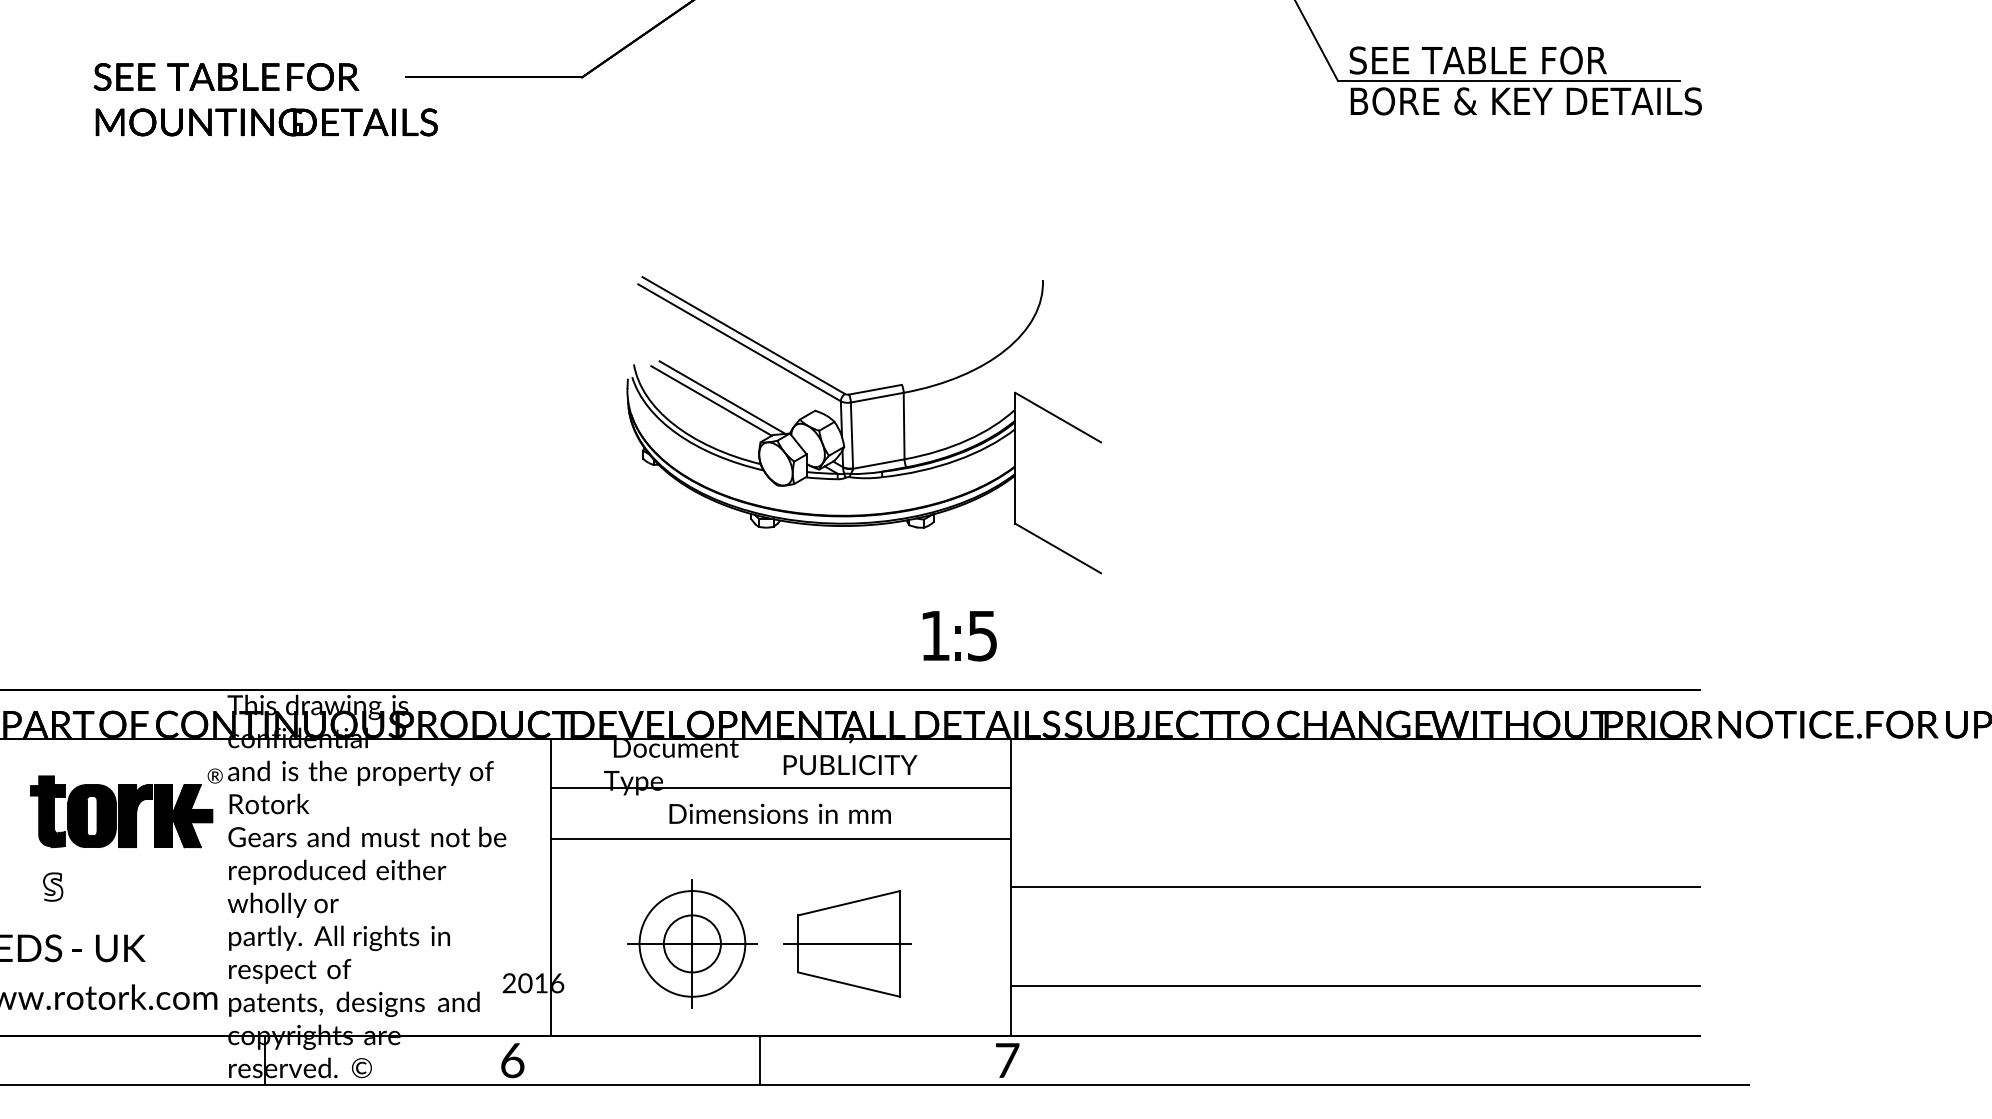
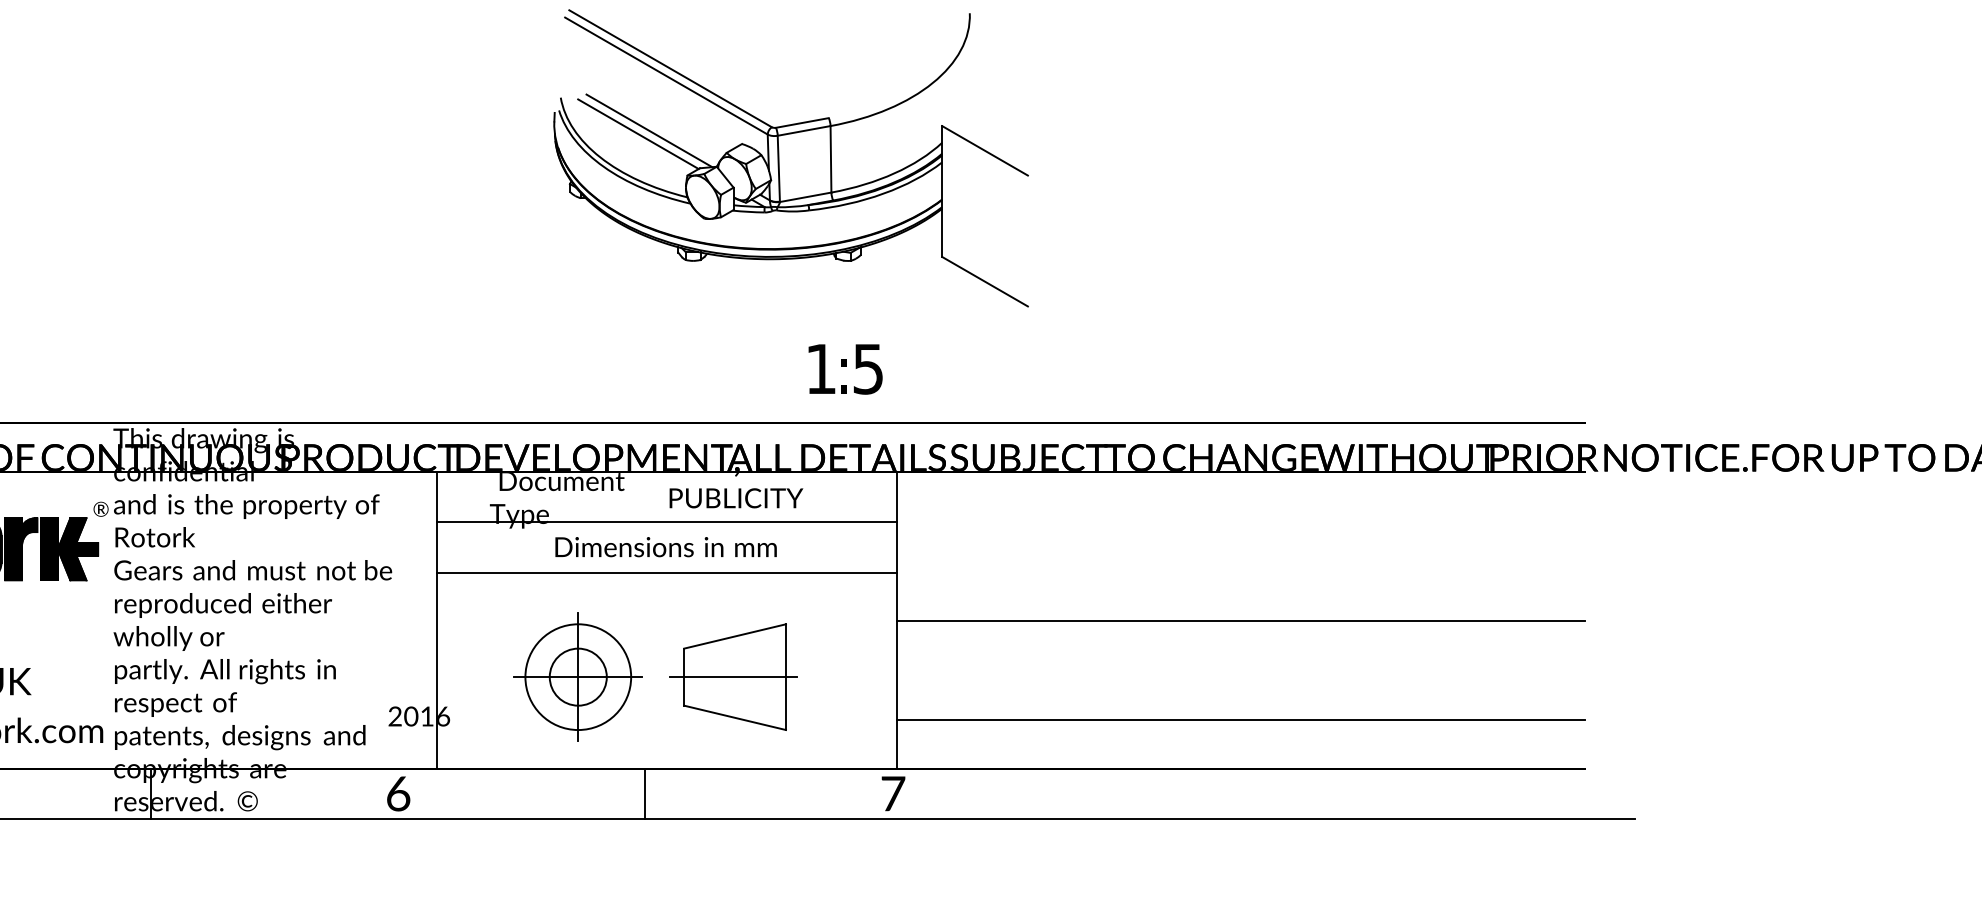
part: (863, 425) -> (790, 158), moved

